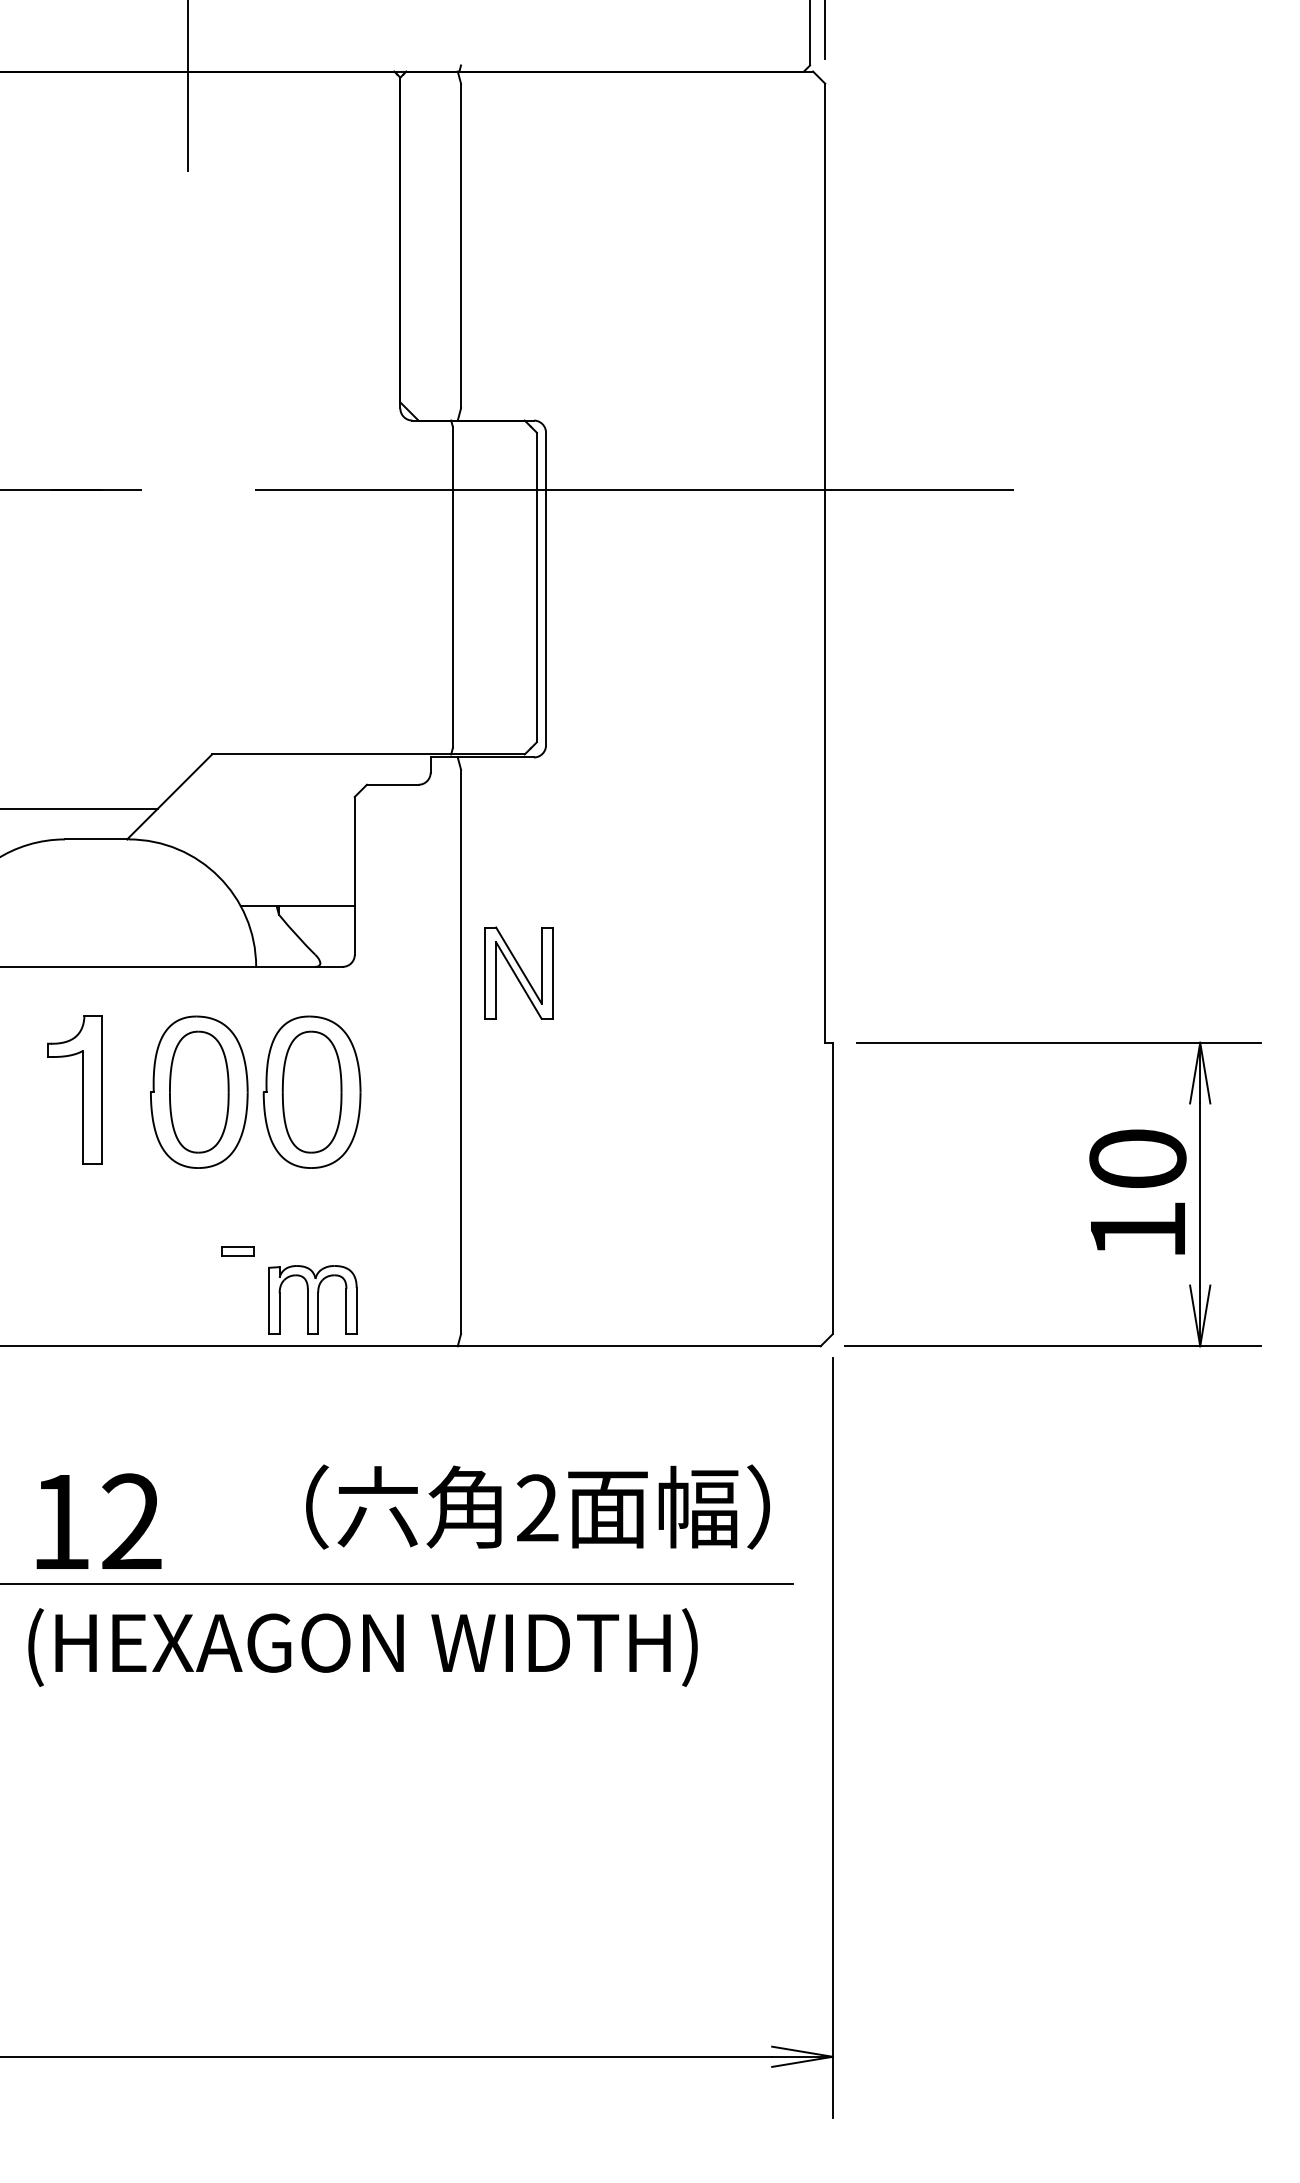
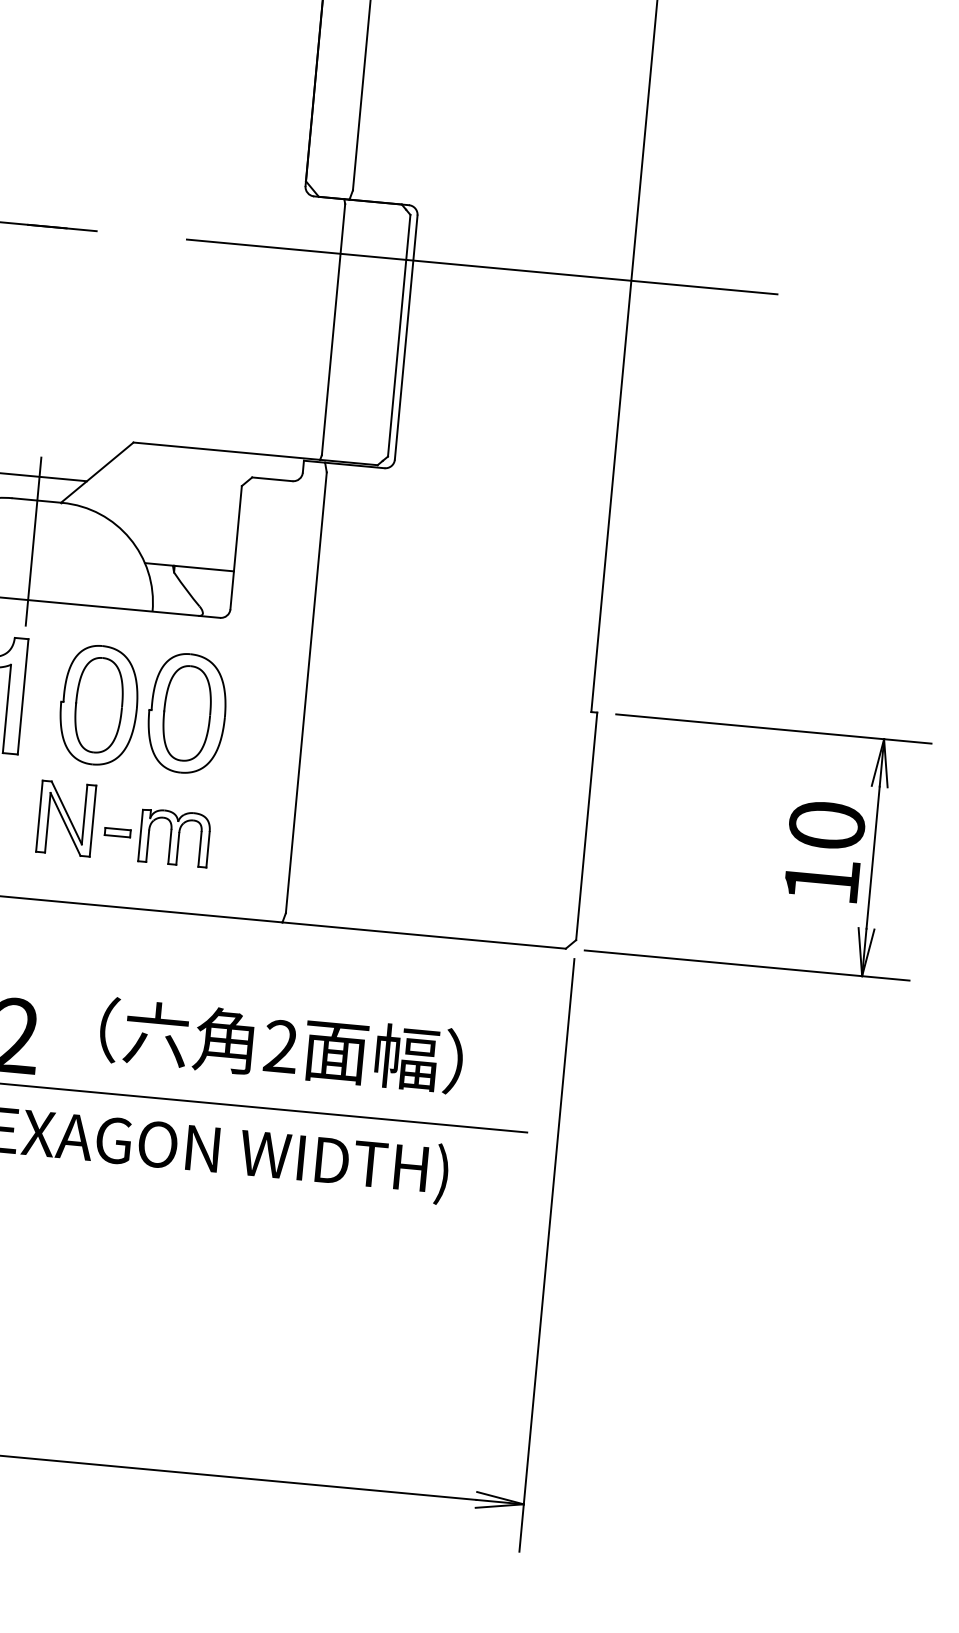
line: (96, 891) -> (33, 541), added
part: (518, 972) -> (65, 818), moved
part: (312, 1299) -> (174, 837), moved
text: (537, 1506) -> (281, 1045), moved

